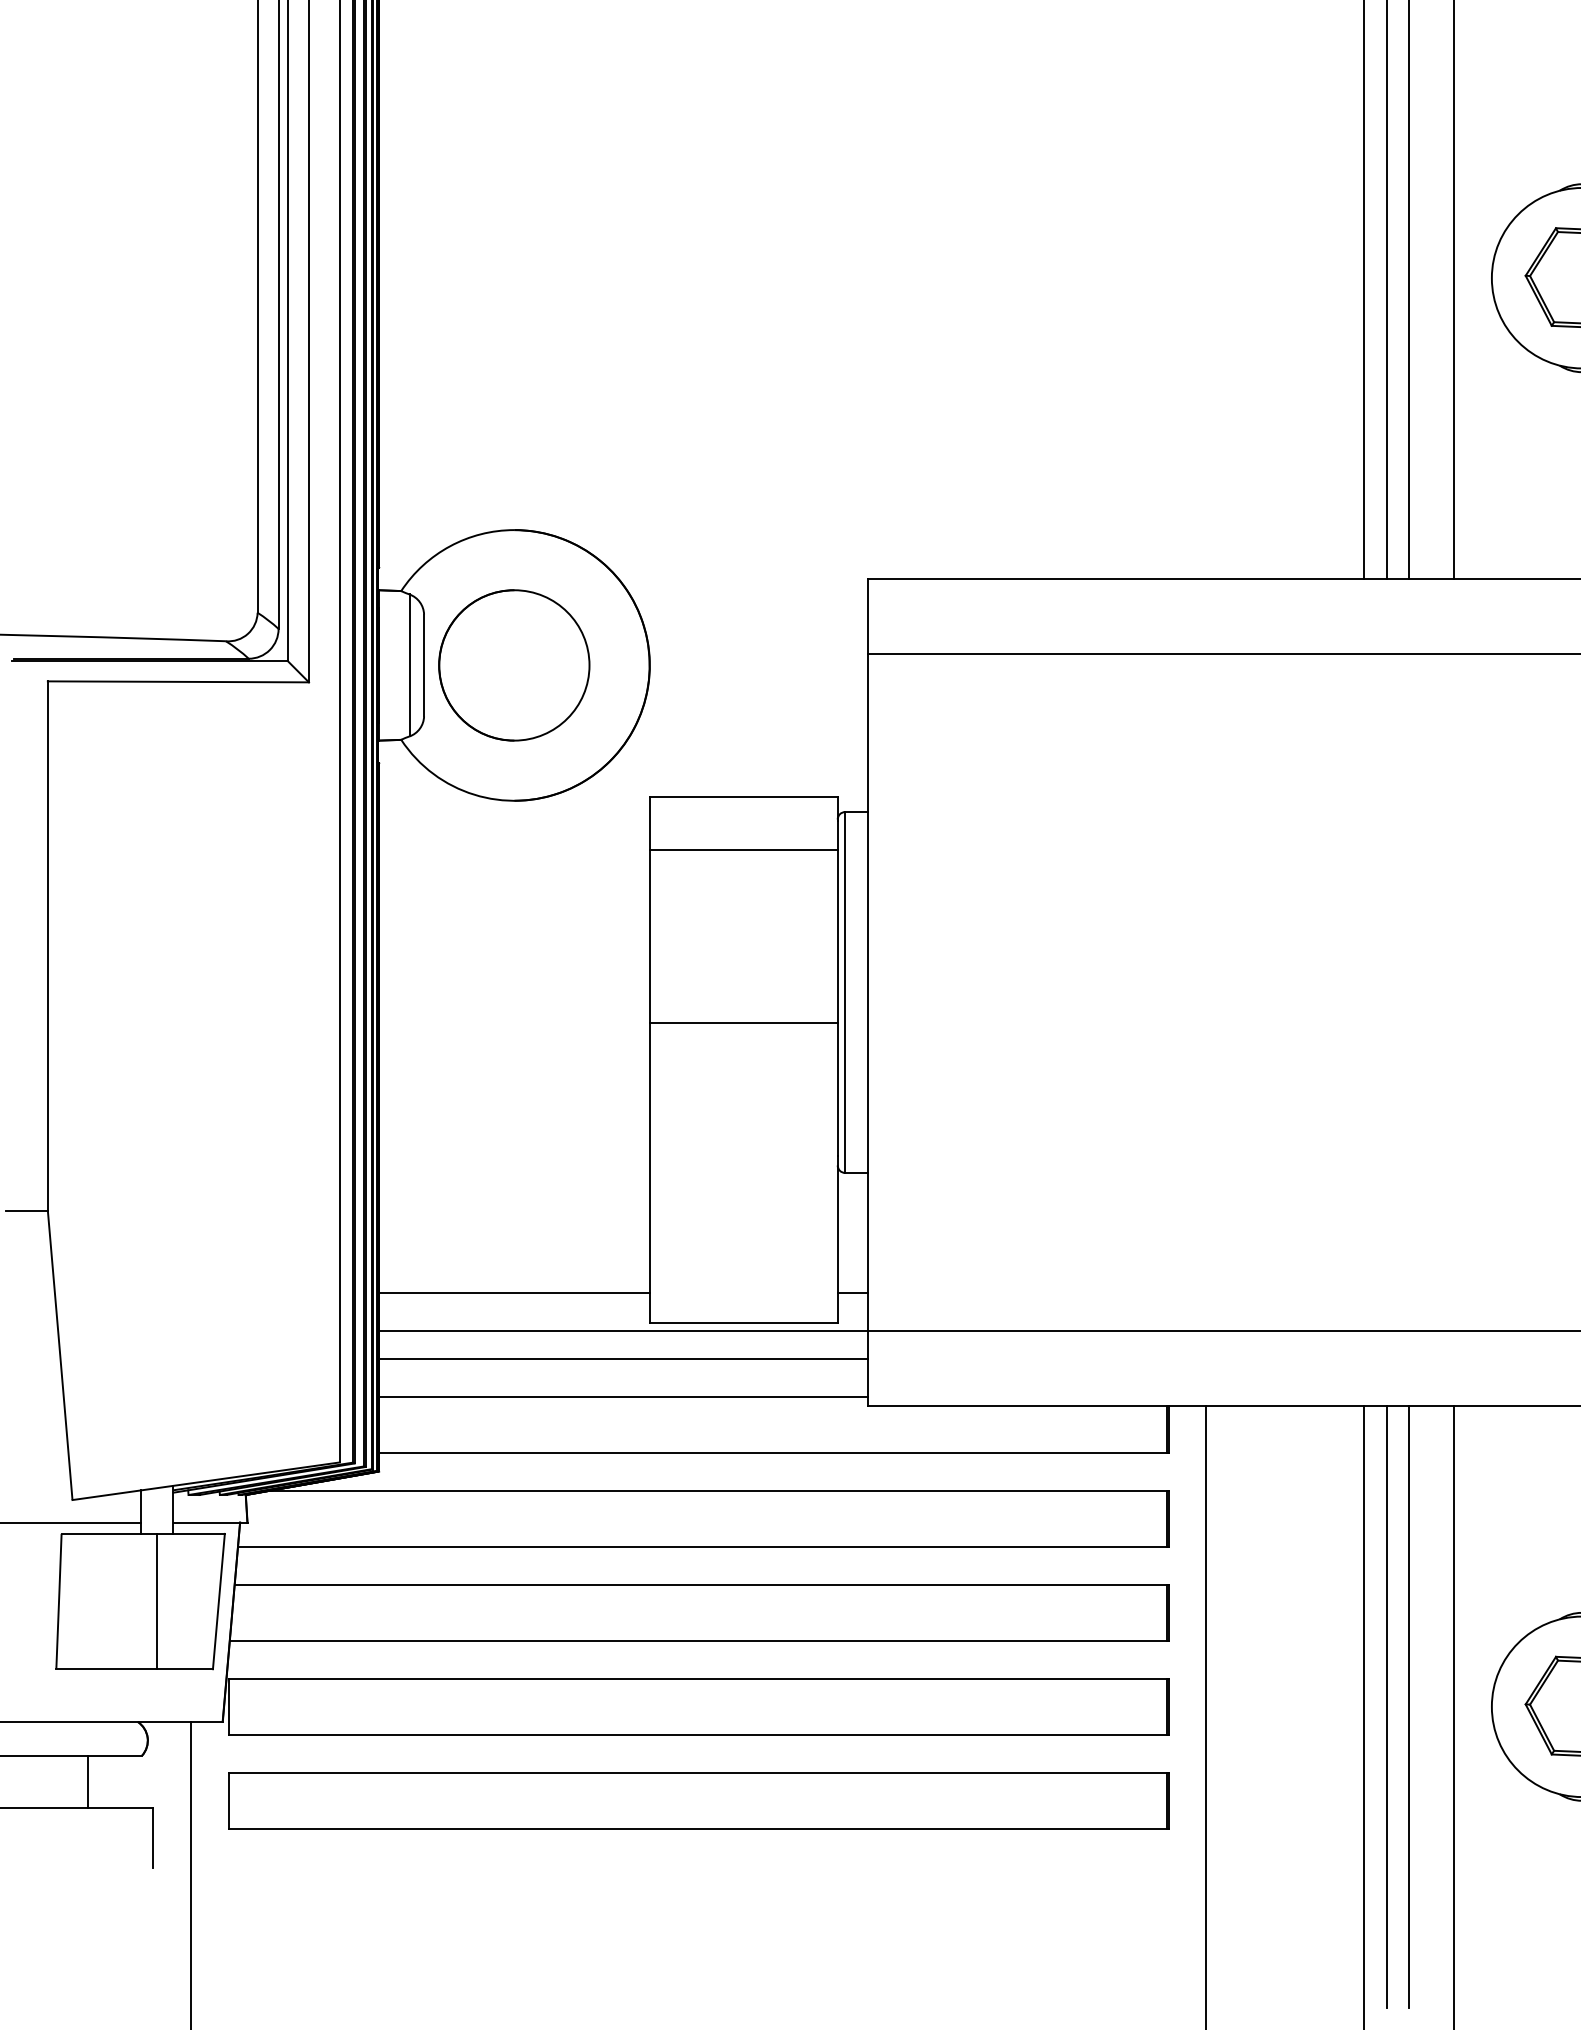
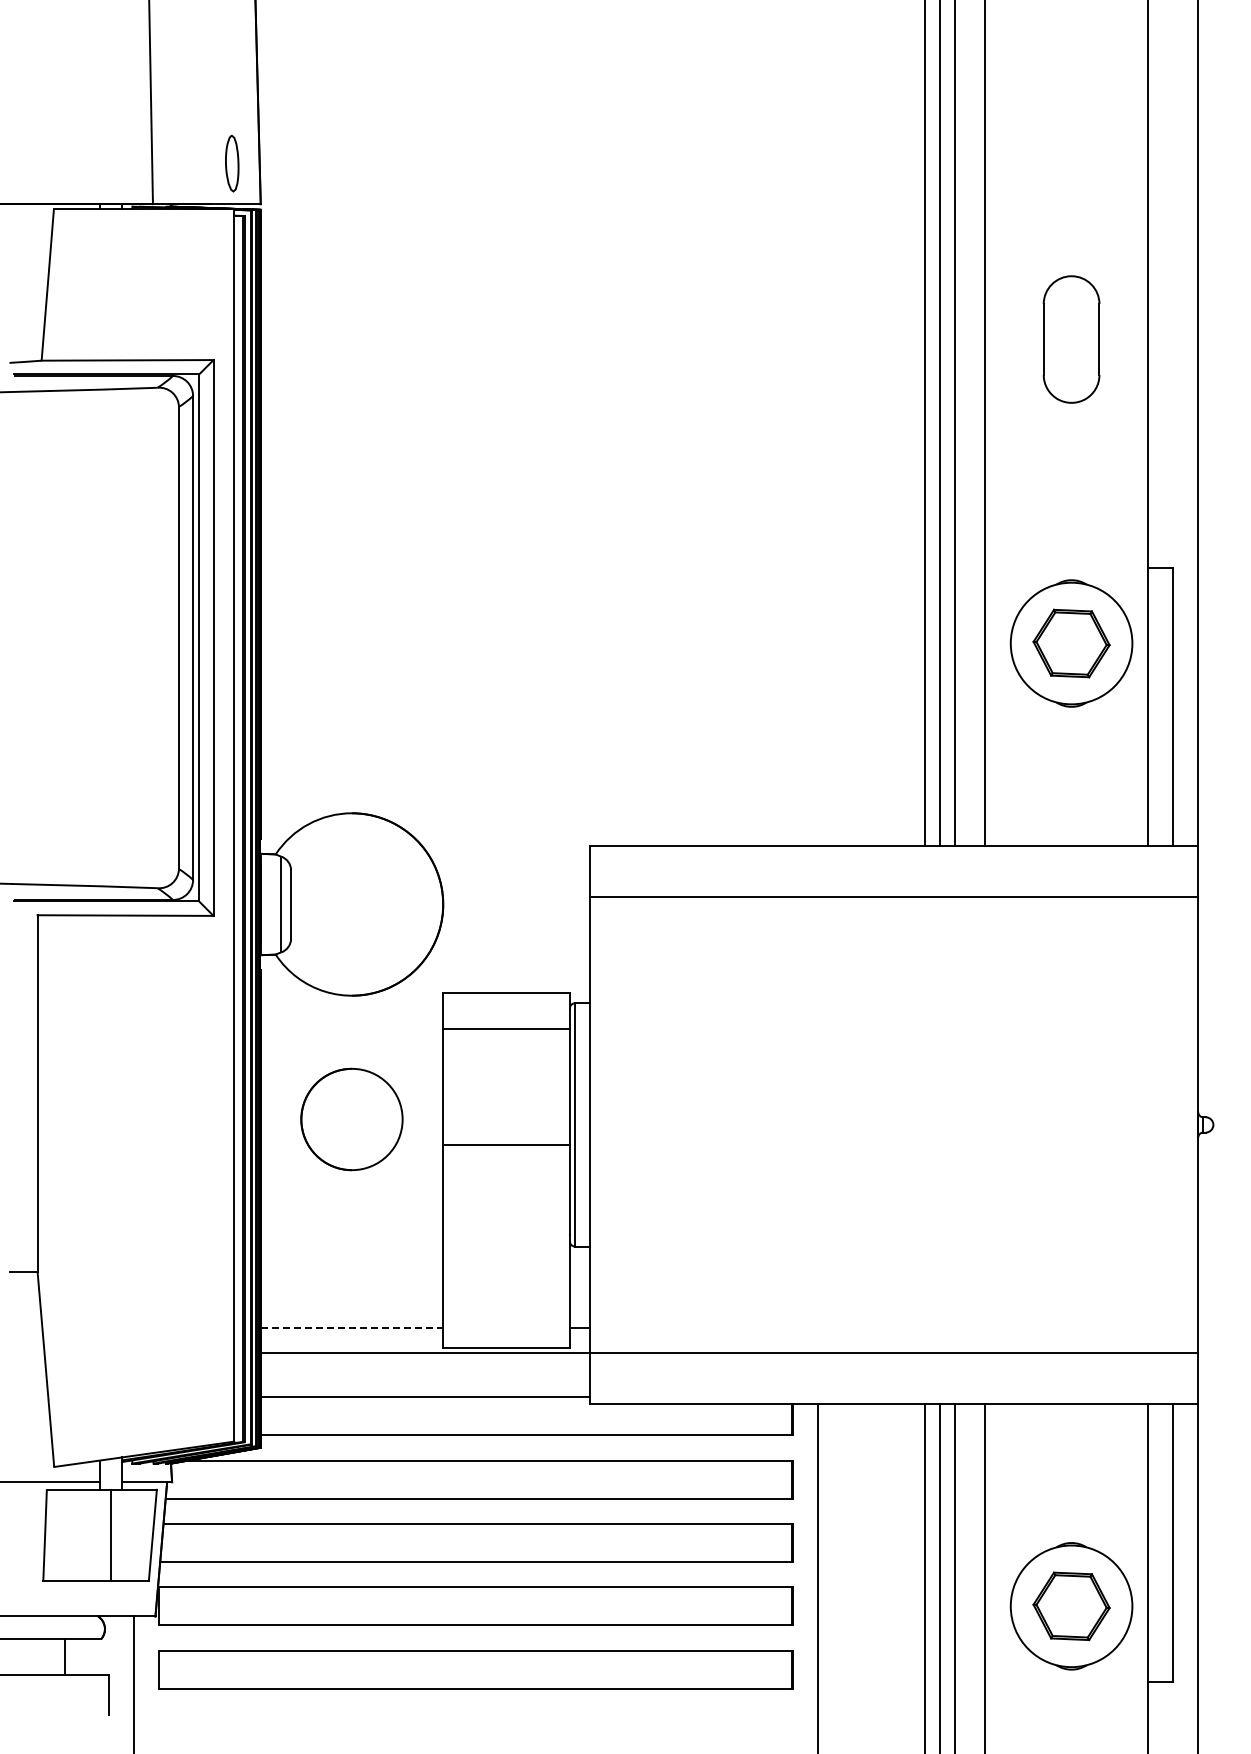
part: (513, 665) -> (351, 1119), moved
line: (515, 1293) -> (352, 1327), solid -> dashed
line: (623, 1358) -> (425, 1371), removed

